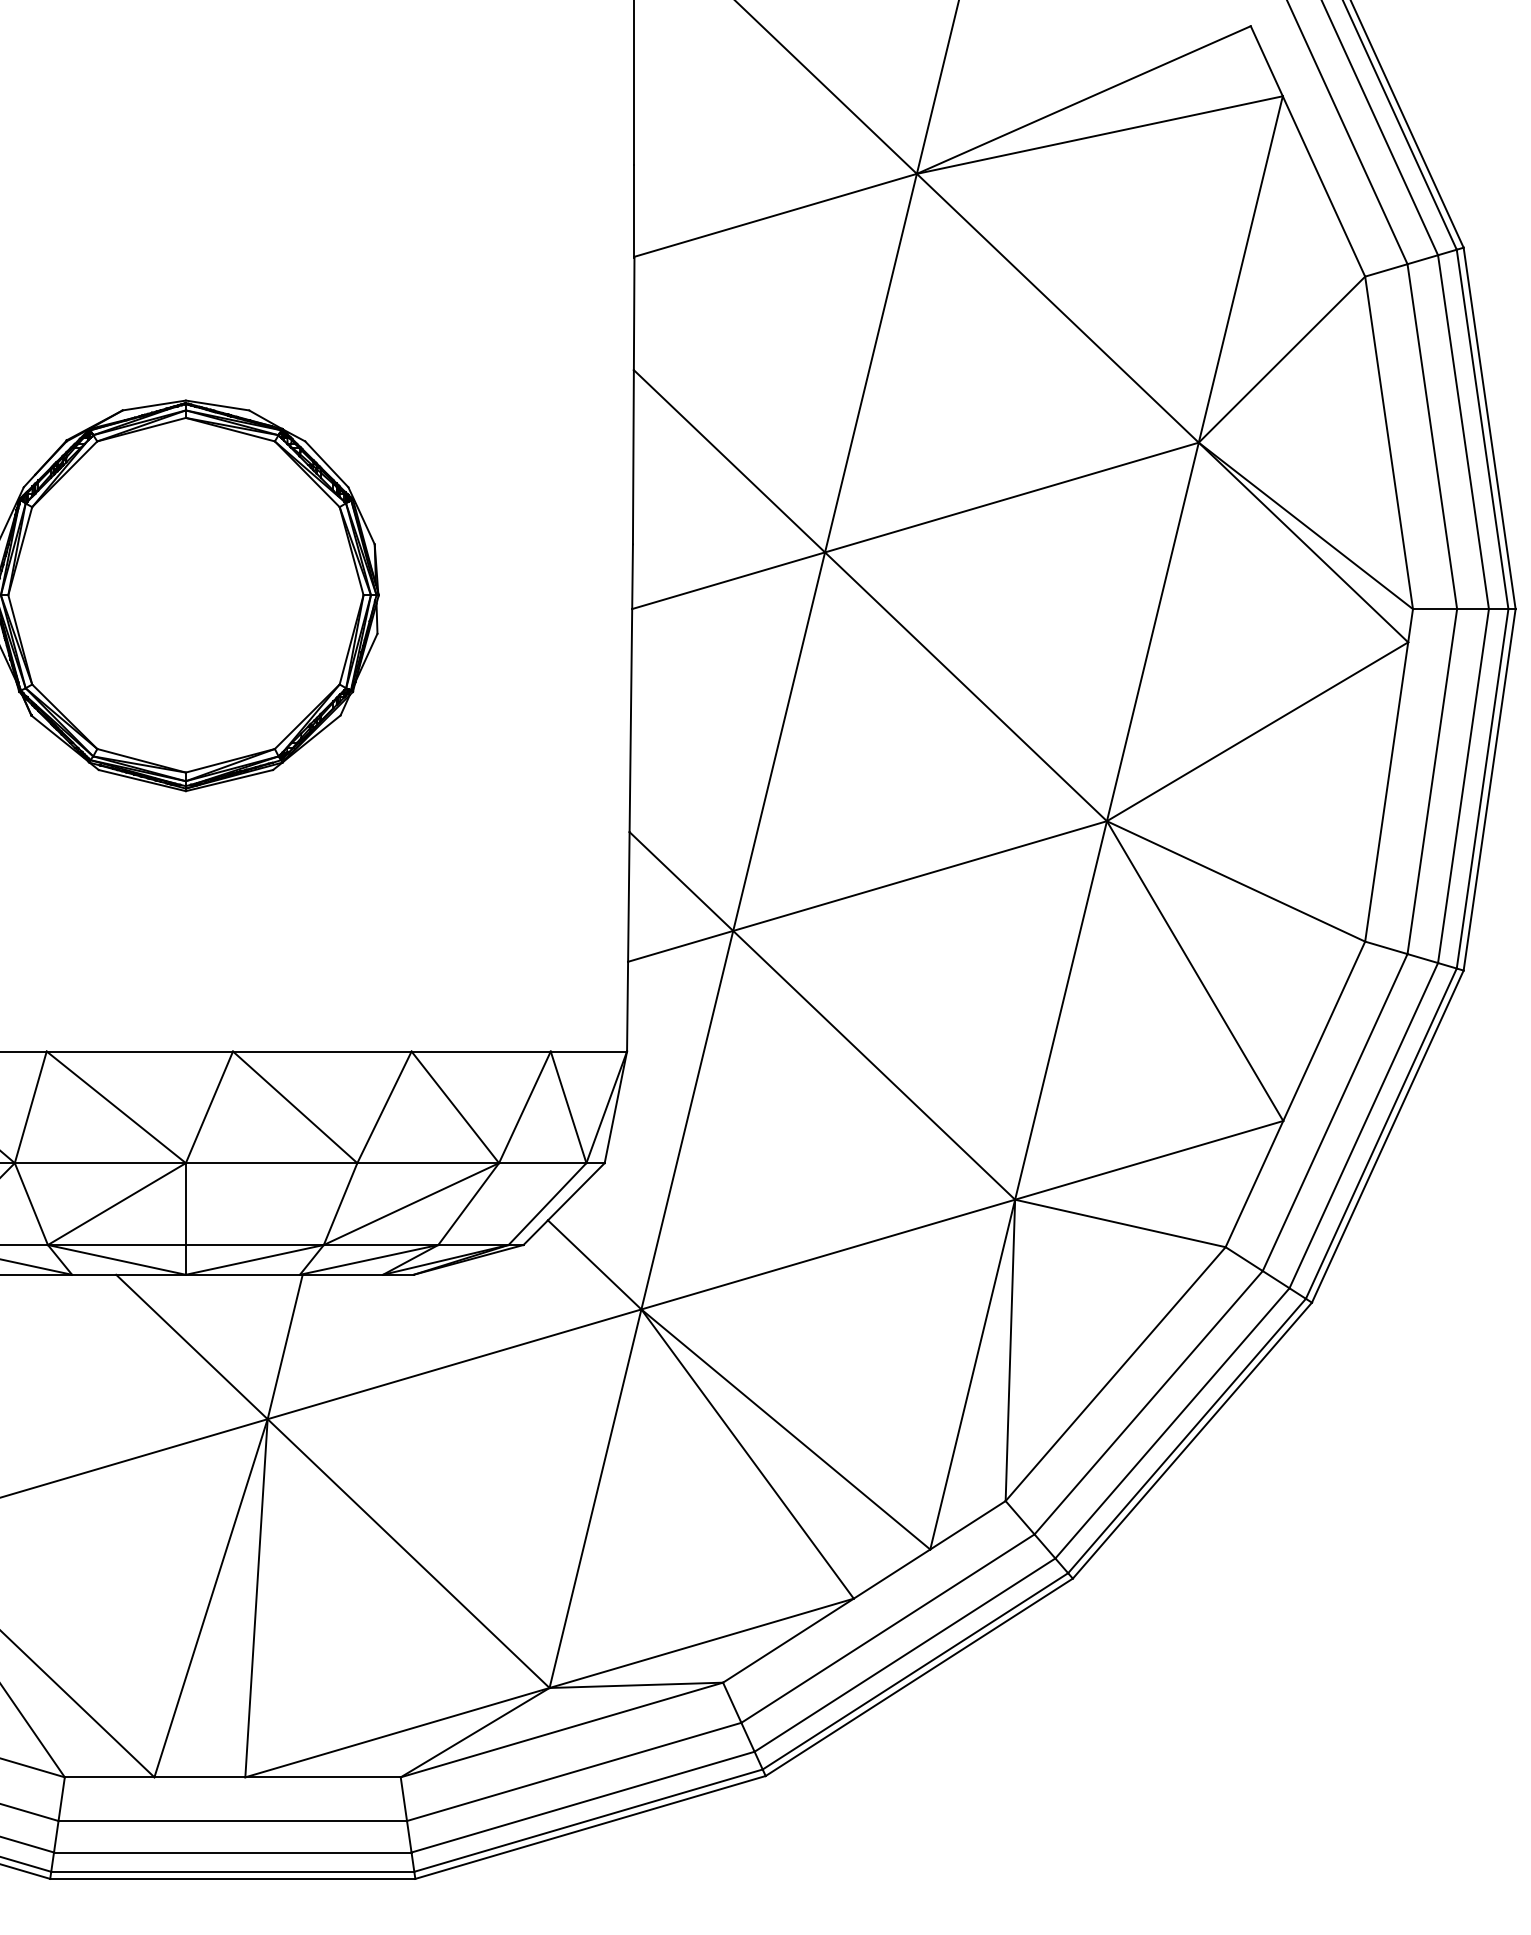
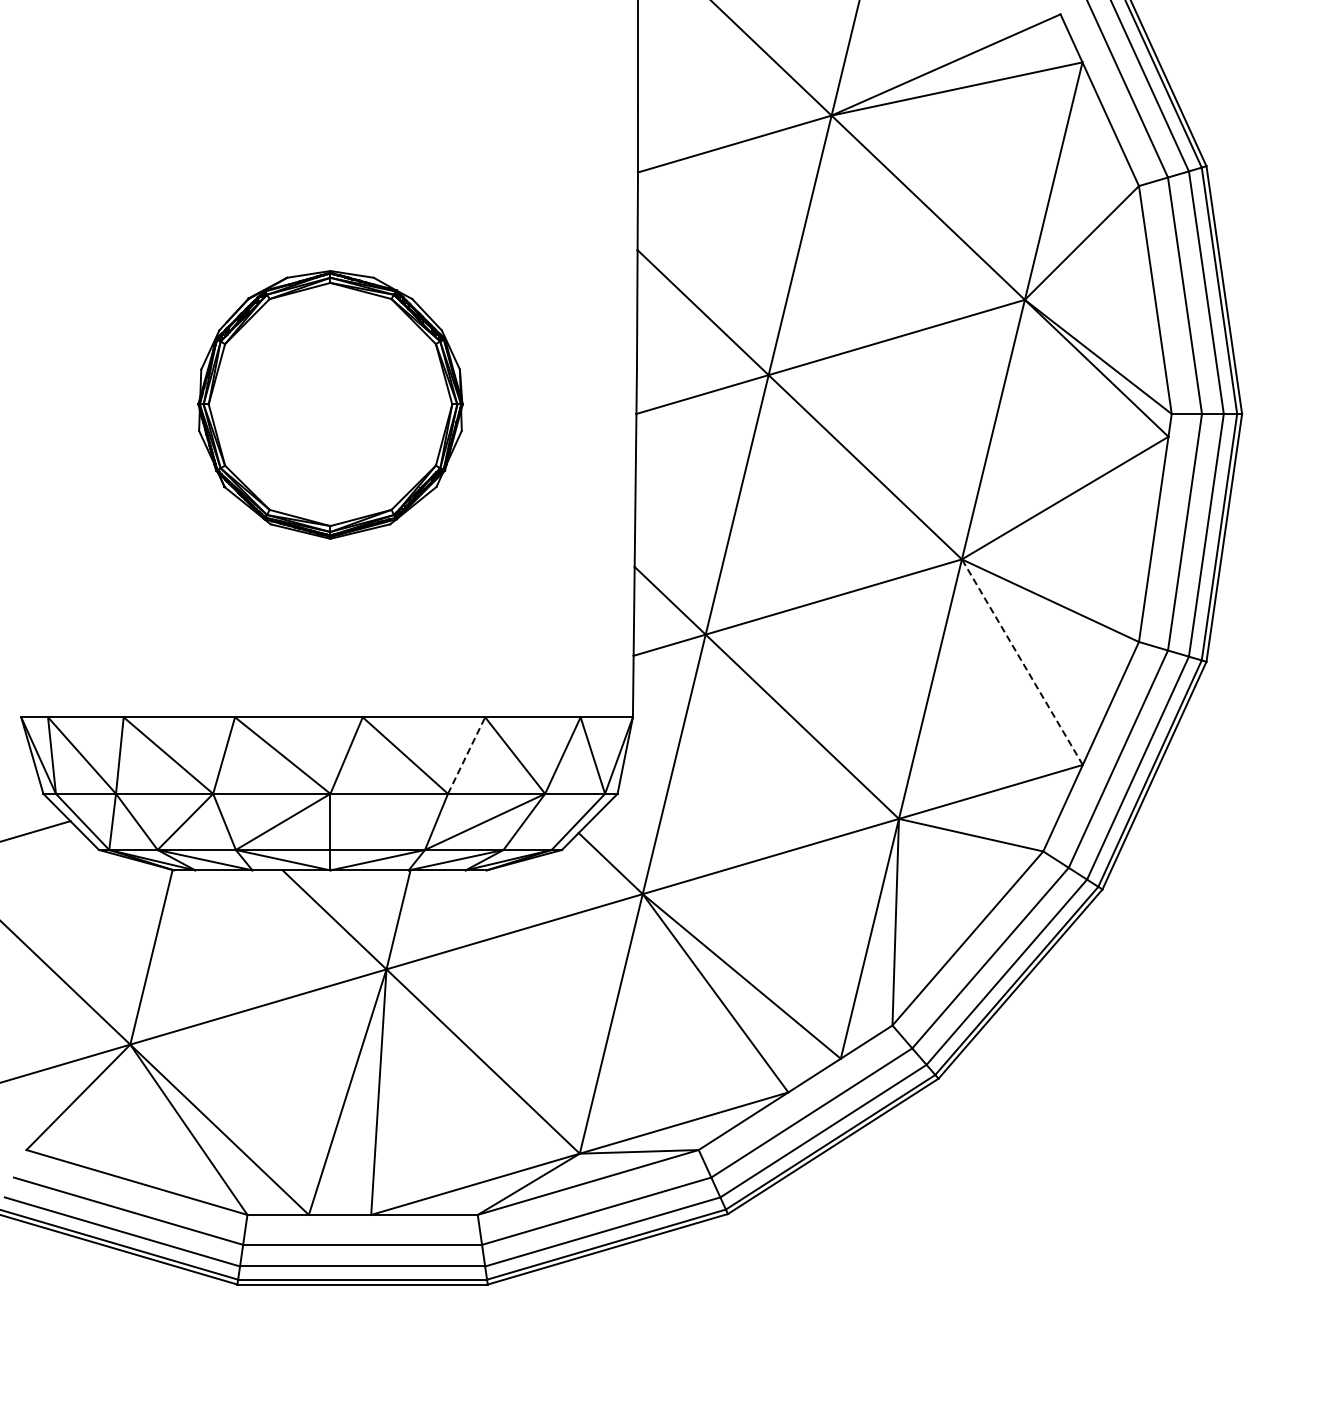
line: (1195, 970) -> (1022, 661), solid -> dashed
line: (384, 1107) -> (466, 755), solid -> dashed

